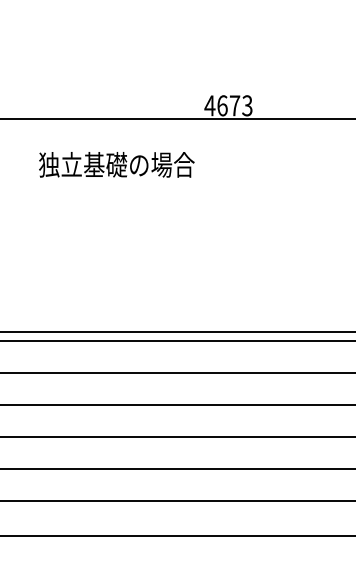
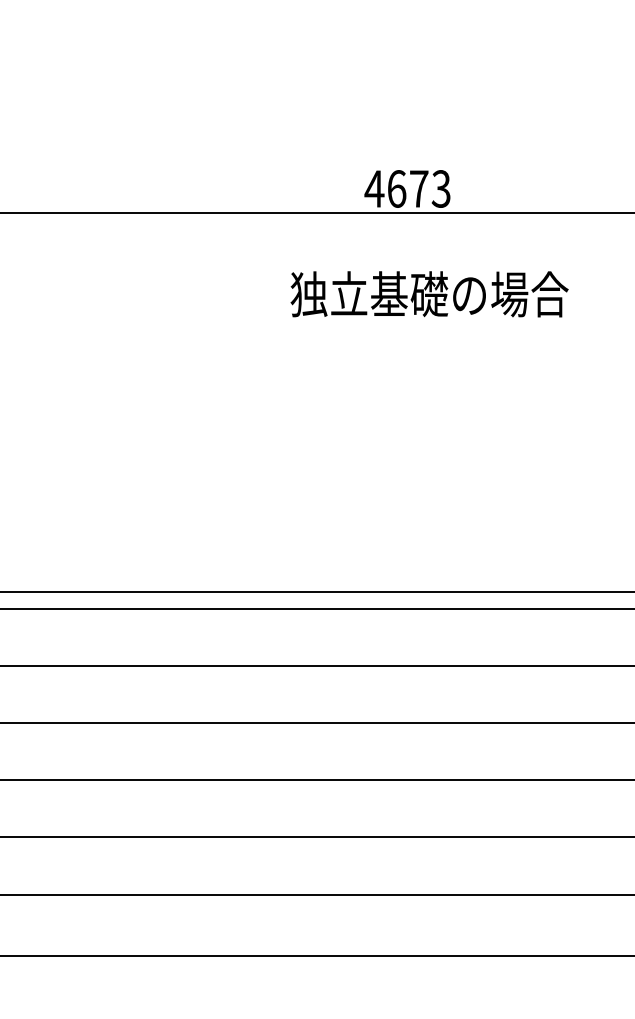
text: (116, 164) -> (428, 293), moved

